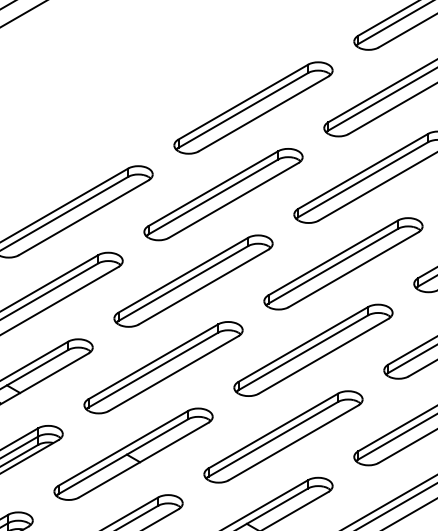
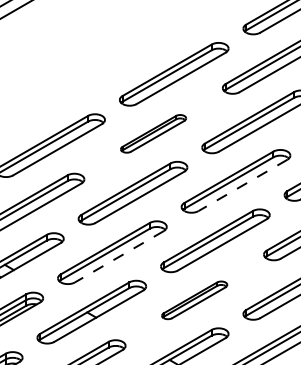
part: (223, 194) -> (153, 133), size x0.6
line: (352, 269) -> (242, 185), solid -> dashed
line: (172, 374) -> (118, 257), solid -> dashed
part: (283, 437) -> (194, 300), size x0.6

